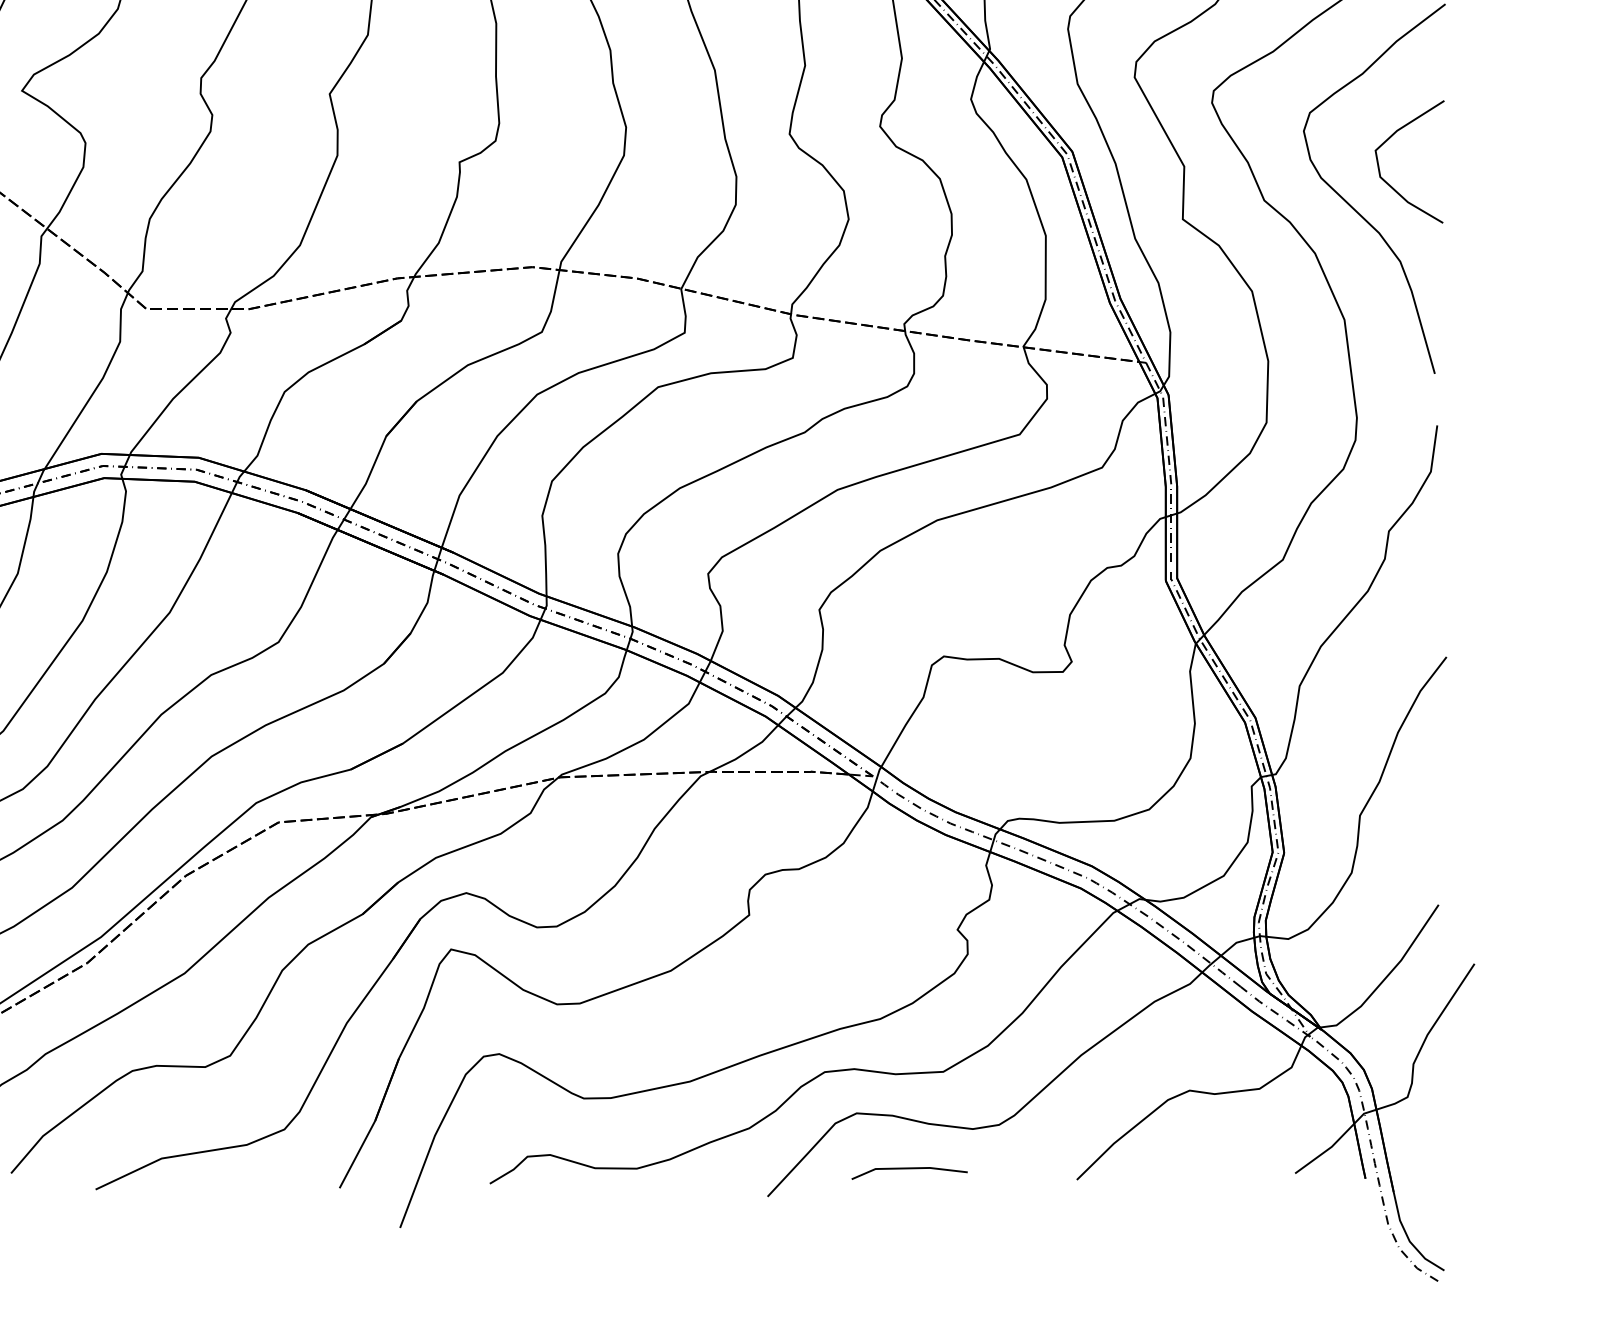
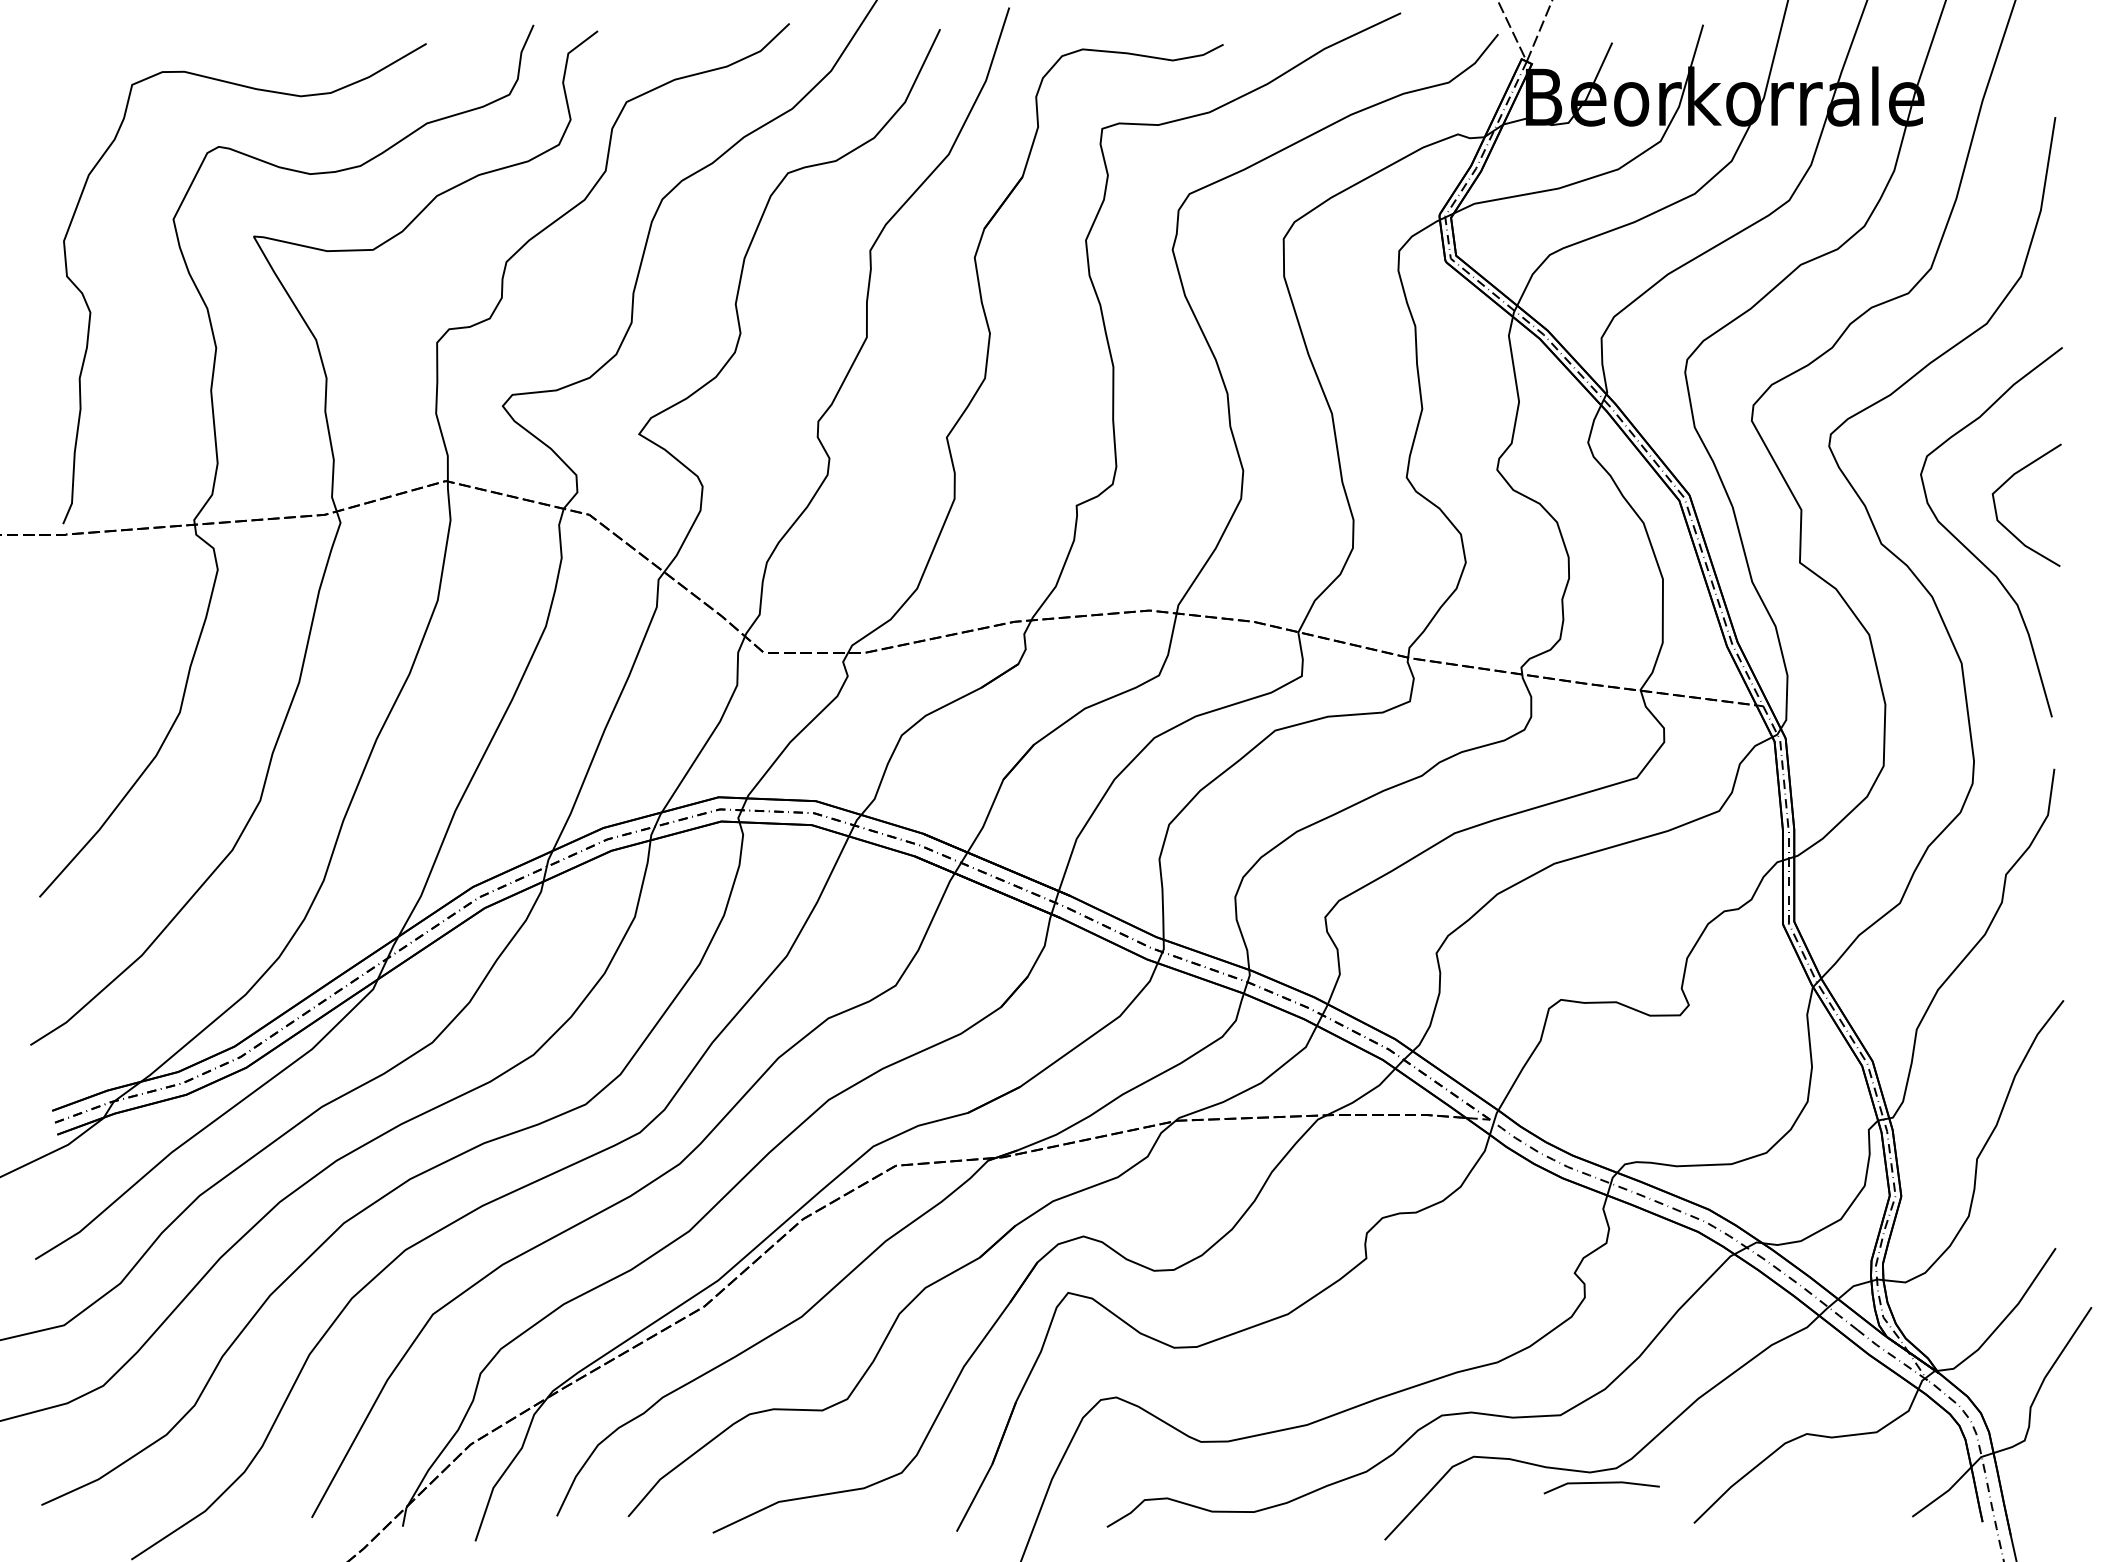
line: (909, 1169) -> (1601, 1483), moved

